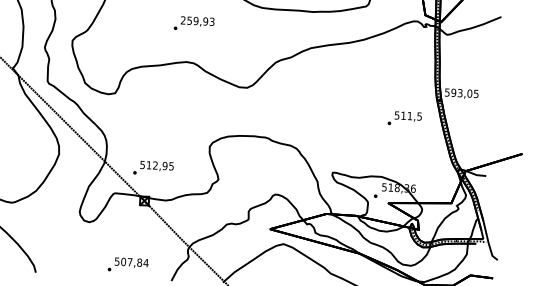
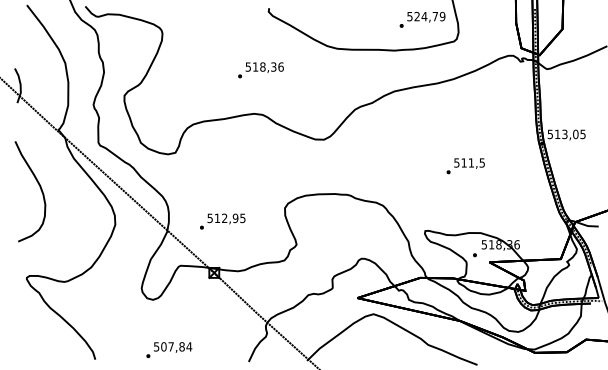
text: (197, 20) -> (264, 66), 259,93 -> 518,36
text: (453, 92) -> (557, 134), 593,05 -> 513,05
text: (404, 118) -> (465, 166), moved
text: (153, 168) -> (222, 221), moved
text: (128, 265) -> (169, 350), moved

